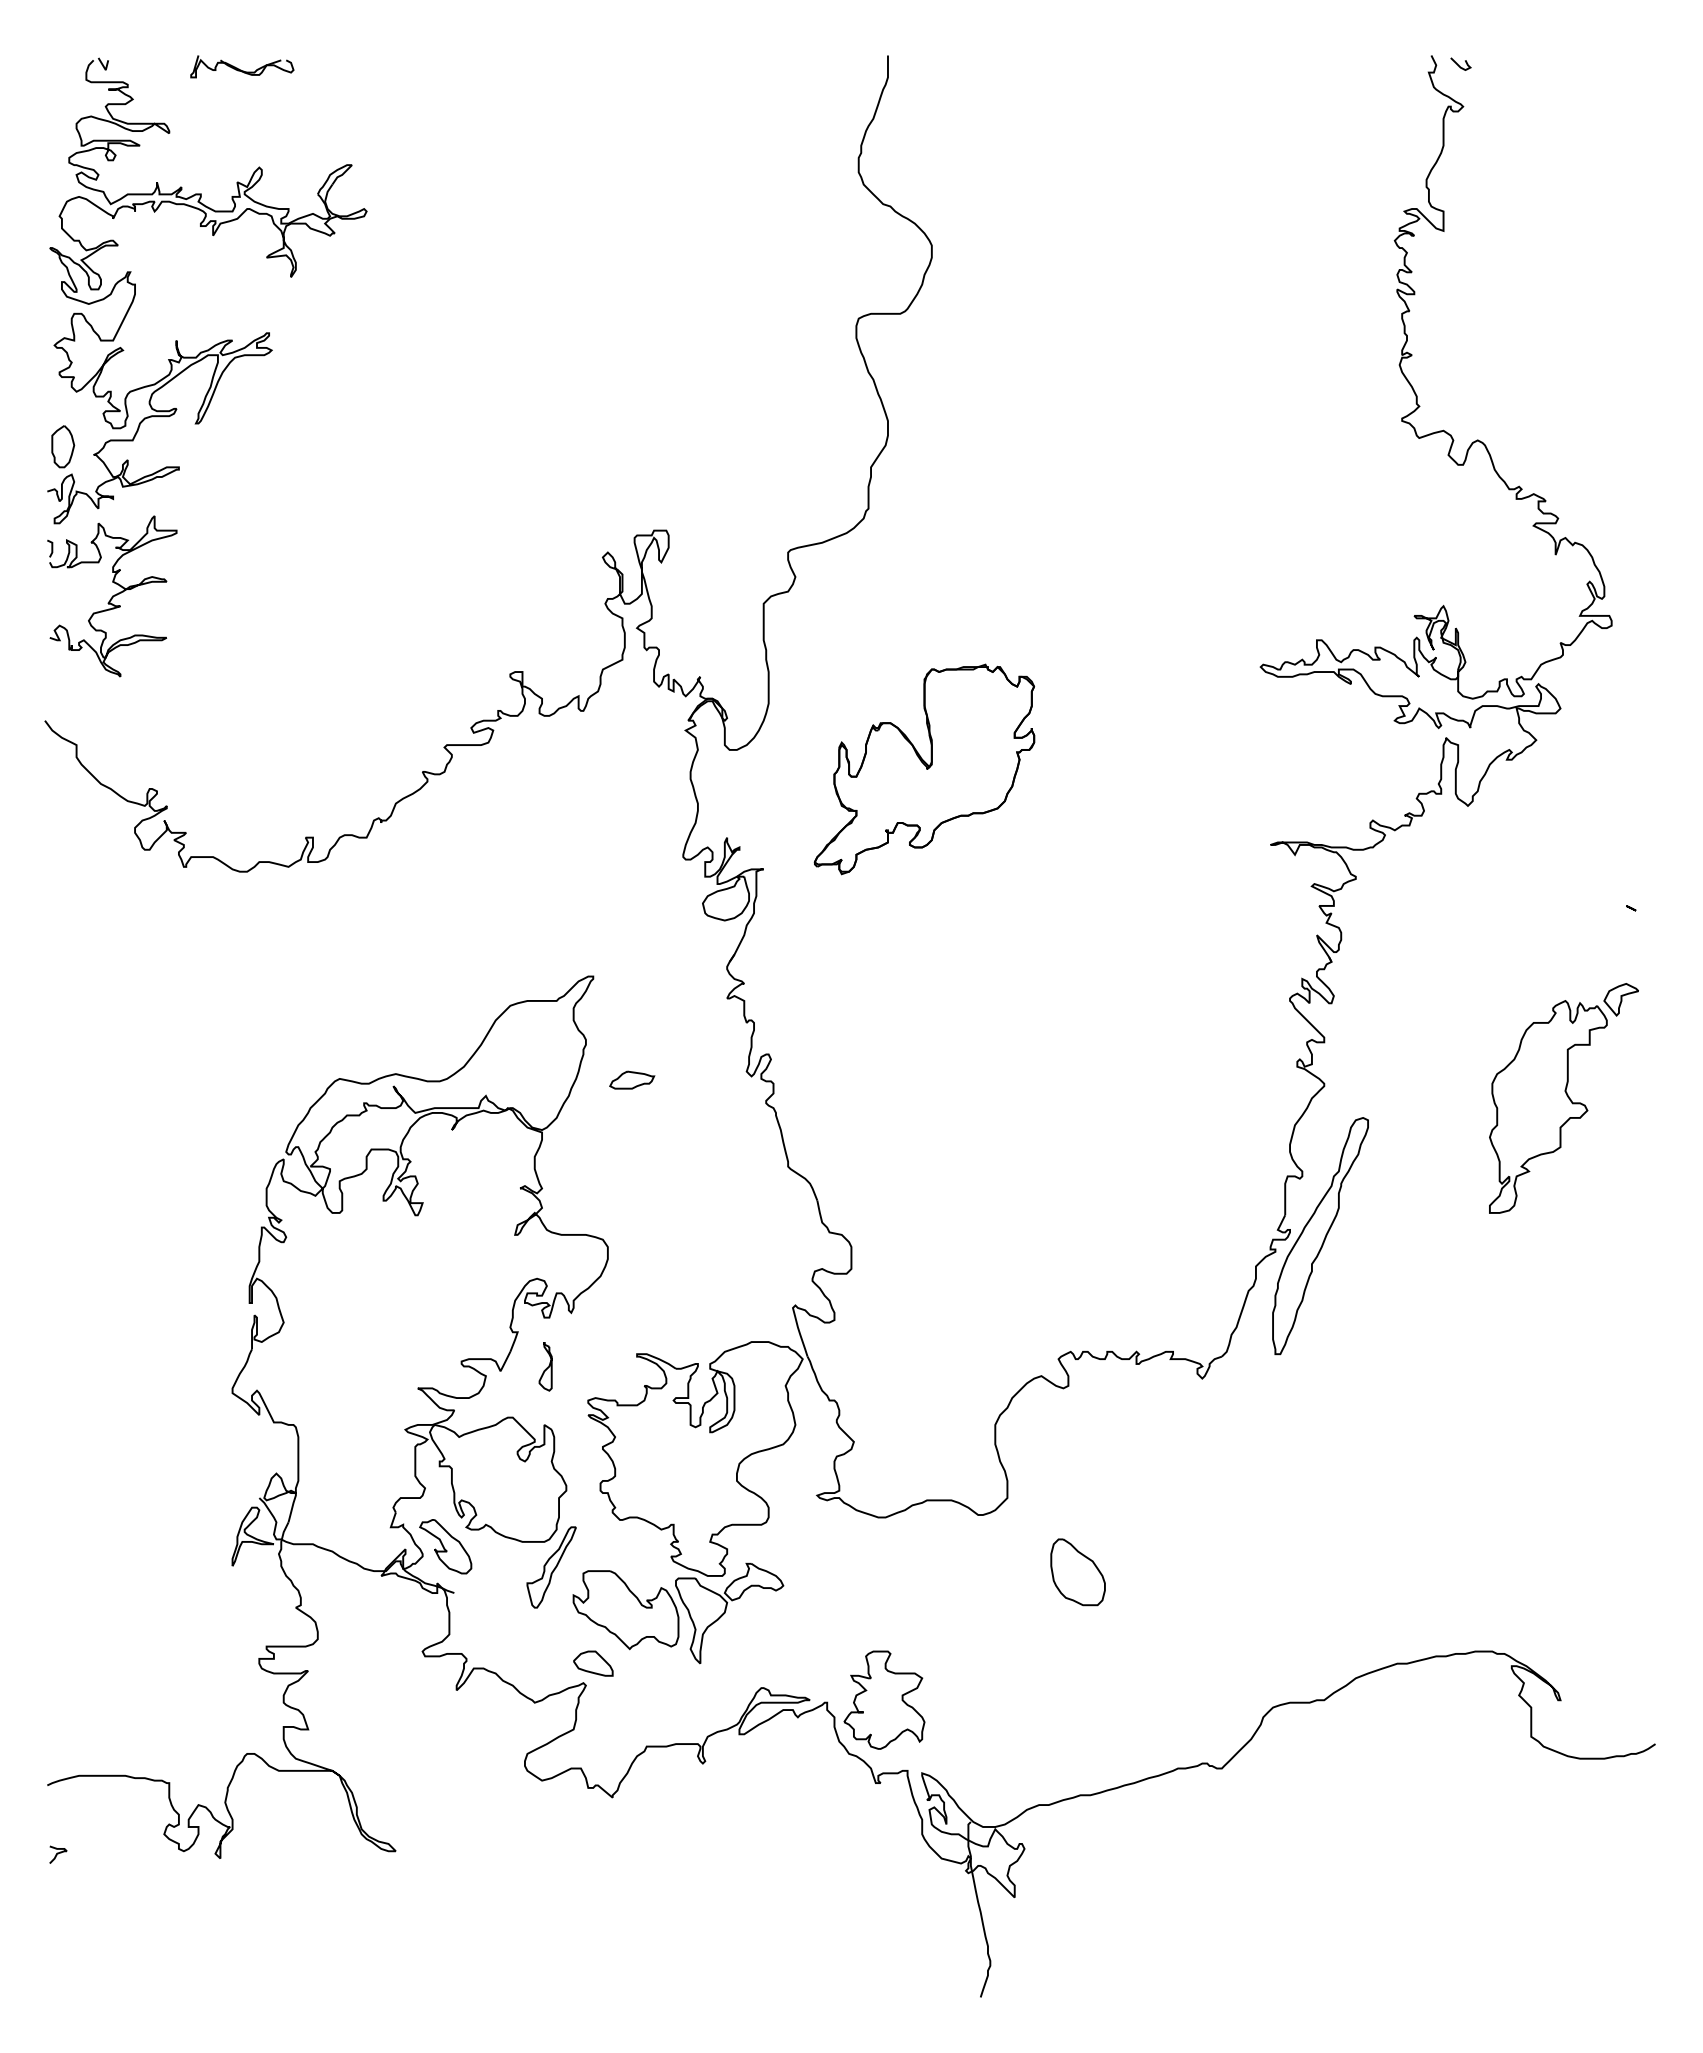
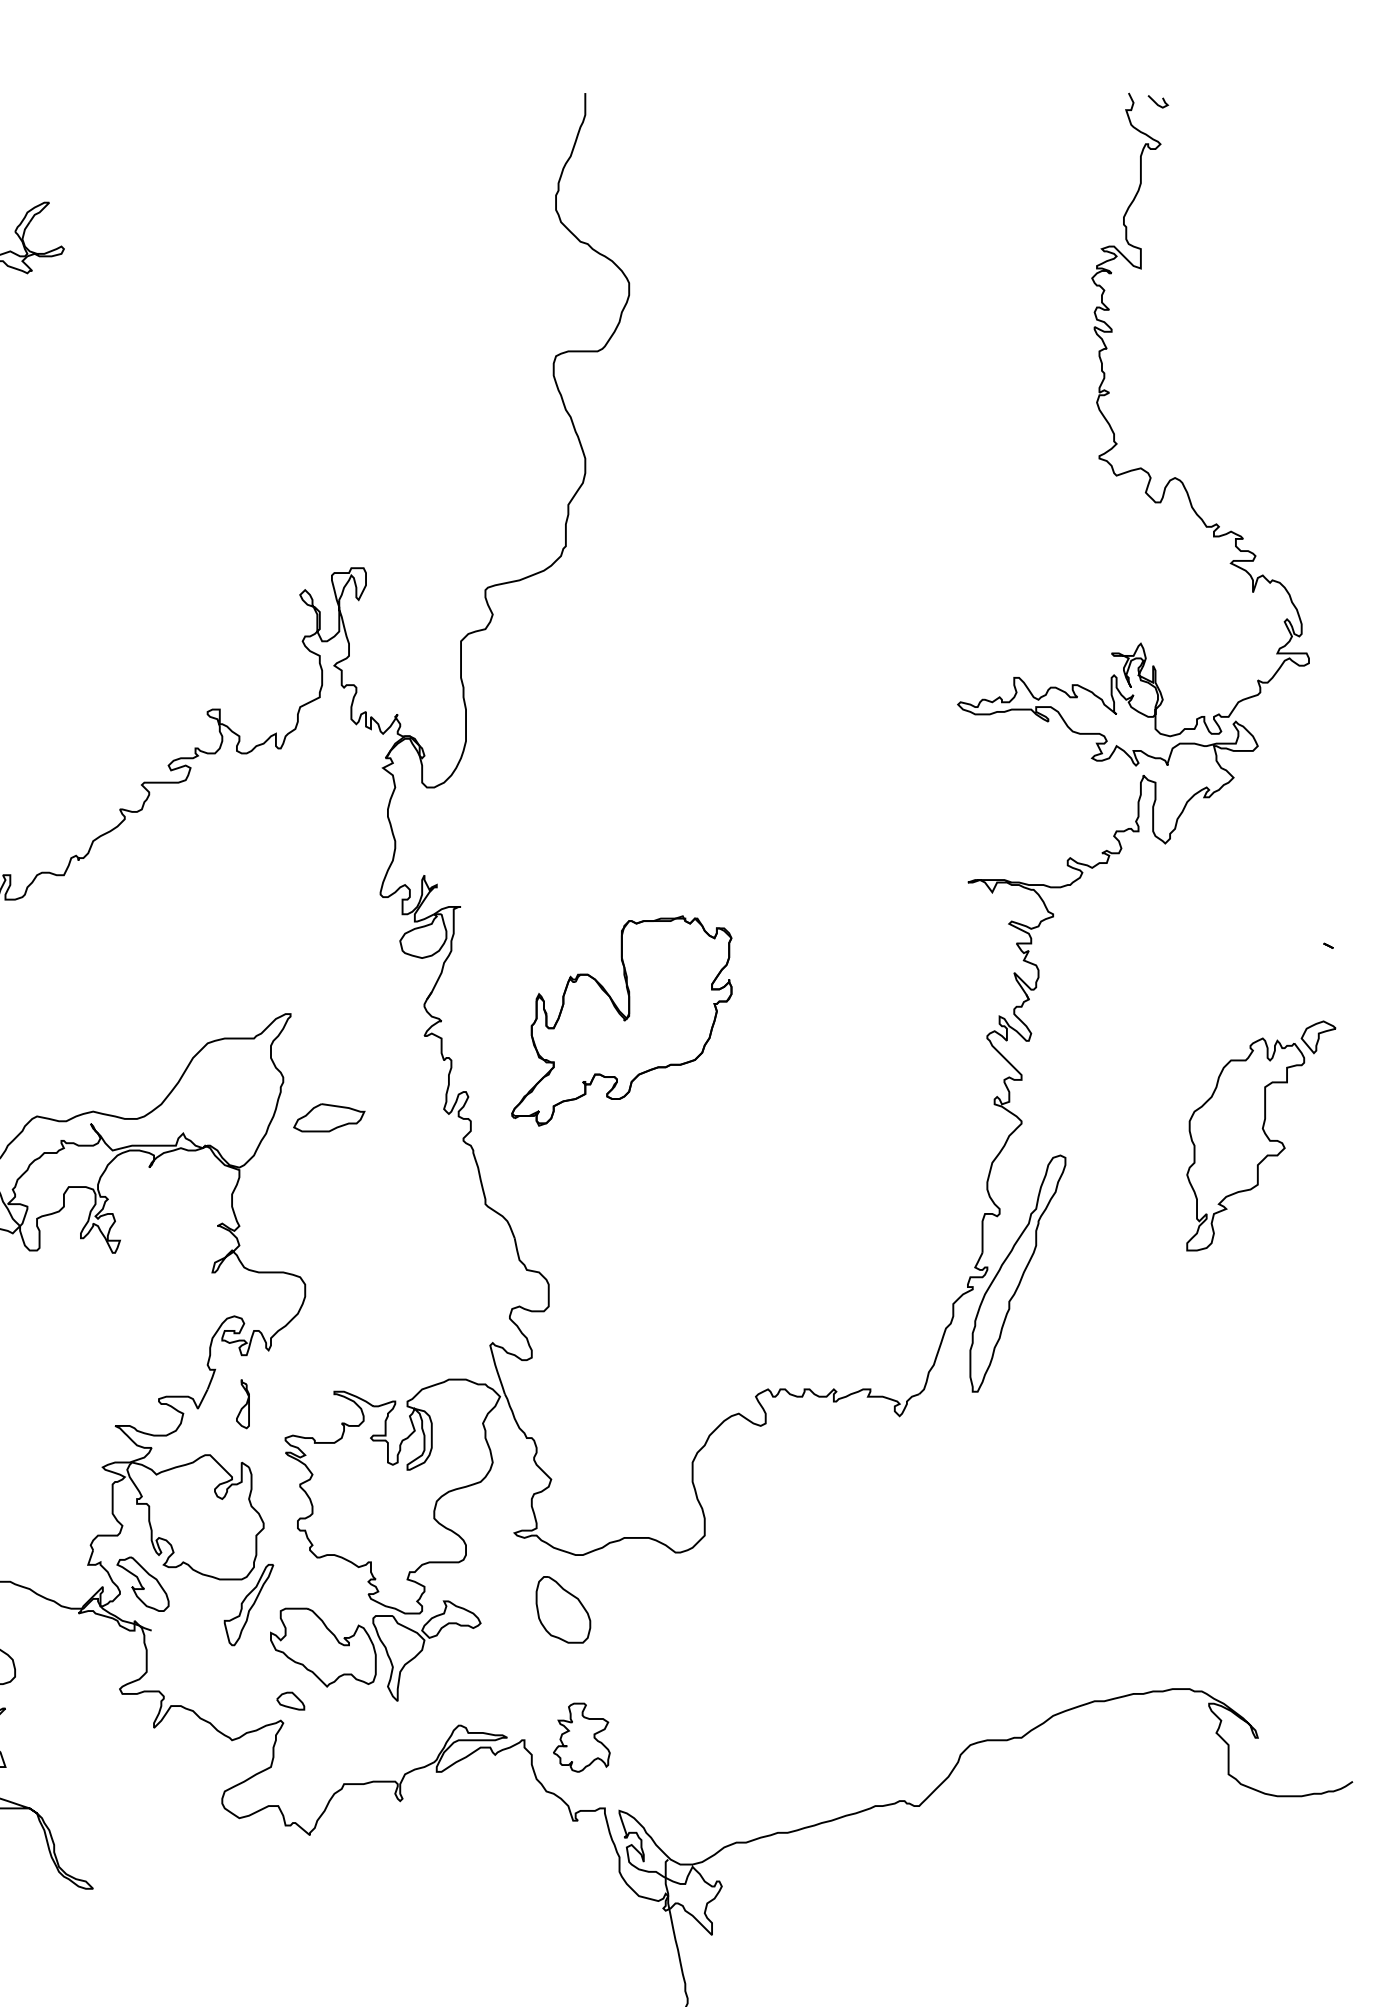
part: (924, 769) -> (621, 1021), moved
part: (632, 1079) -> (329, 1117), size x1.6
part: (1077, 1572) -> (562, 1610), moved
part: (593, 1663) -> (290, 1701), size x0.7
part: (884, 1699) -> (581, 1737), size x0.7

